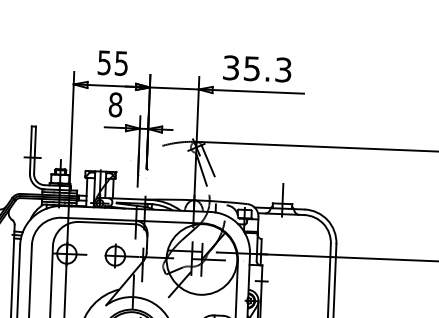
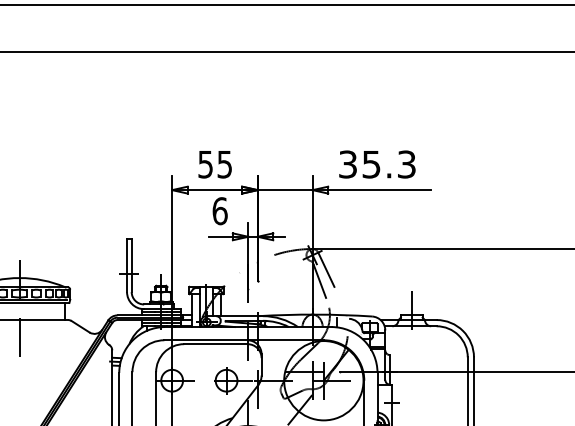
text: (115, 105) -> (219, 211), 8 -> 6

